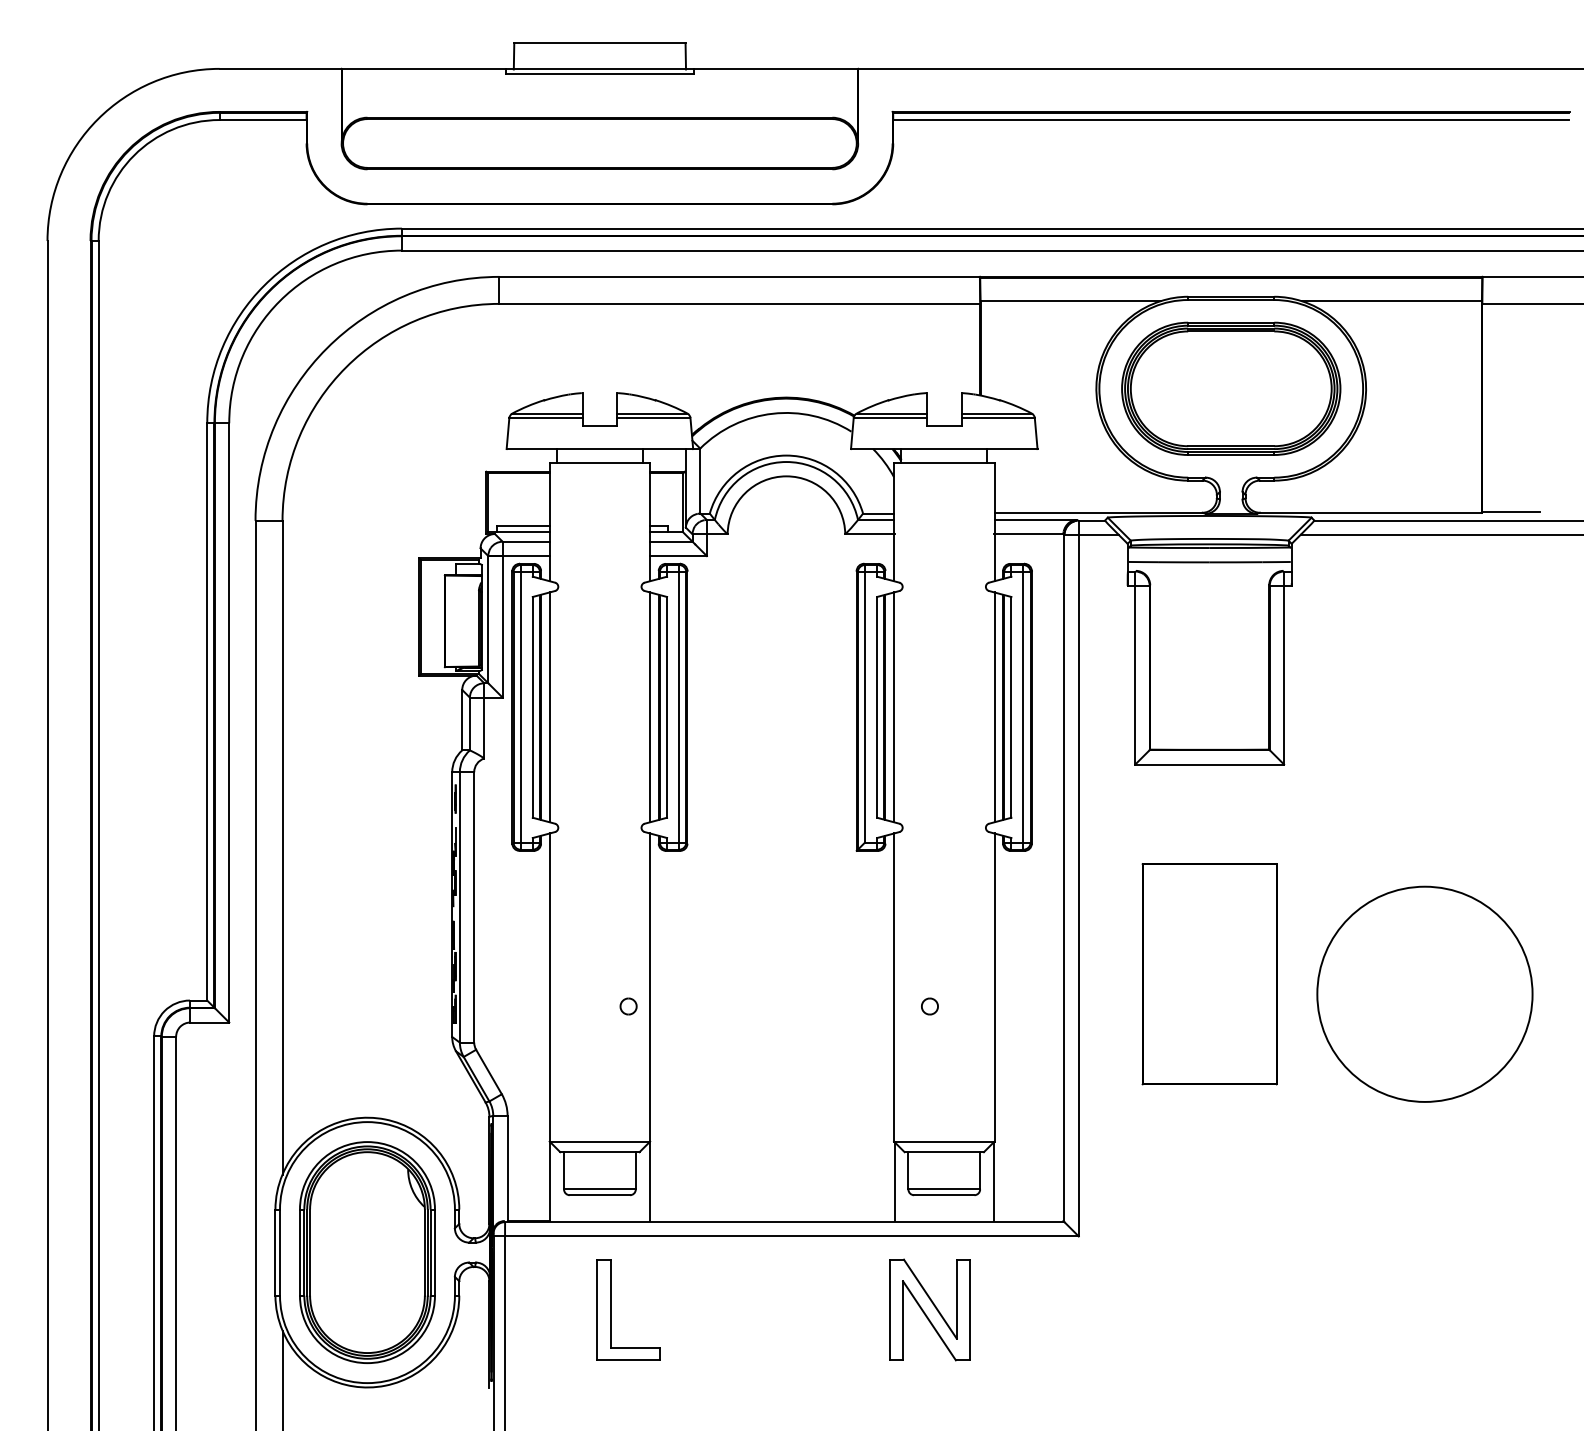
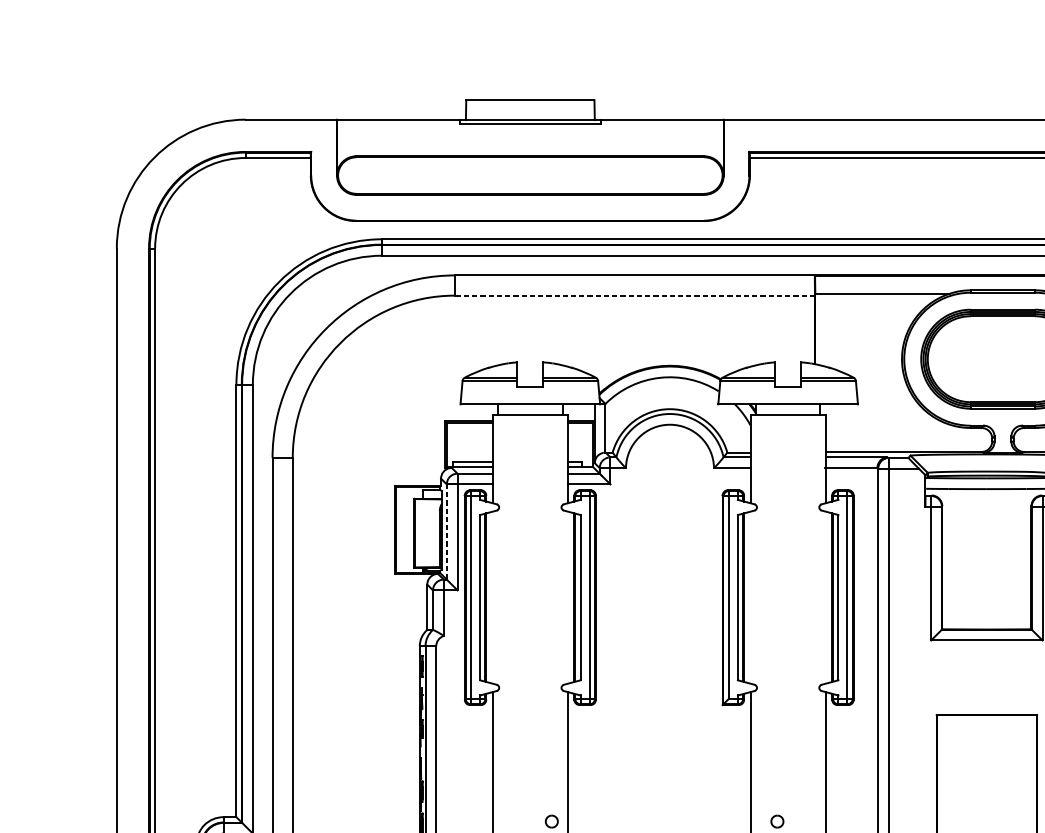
line: (739, 303) -> (634, 295), solid -> dashed
line: (488, 619) -> (446, 531), solid -> dashed
line: (549, 707) -> (492, 597), removed
line: (650, 707) -> (568, 597), removed
line: (894, 707) -> (750, 597), removed
line: (994, 707) -> (825, 597), removed

